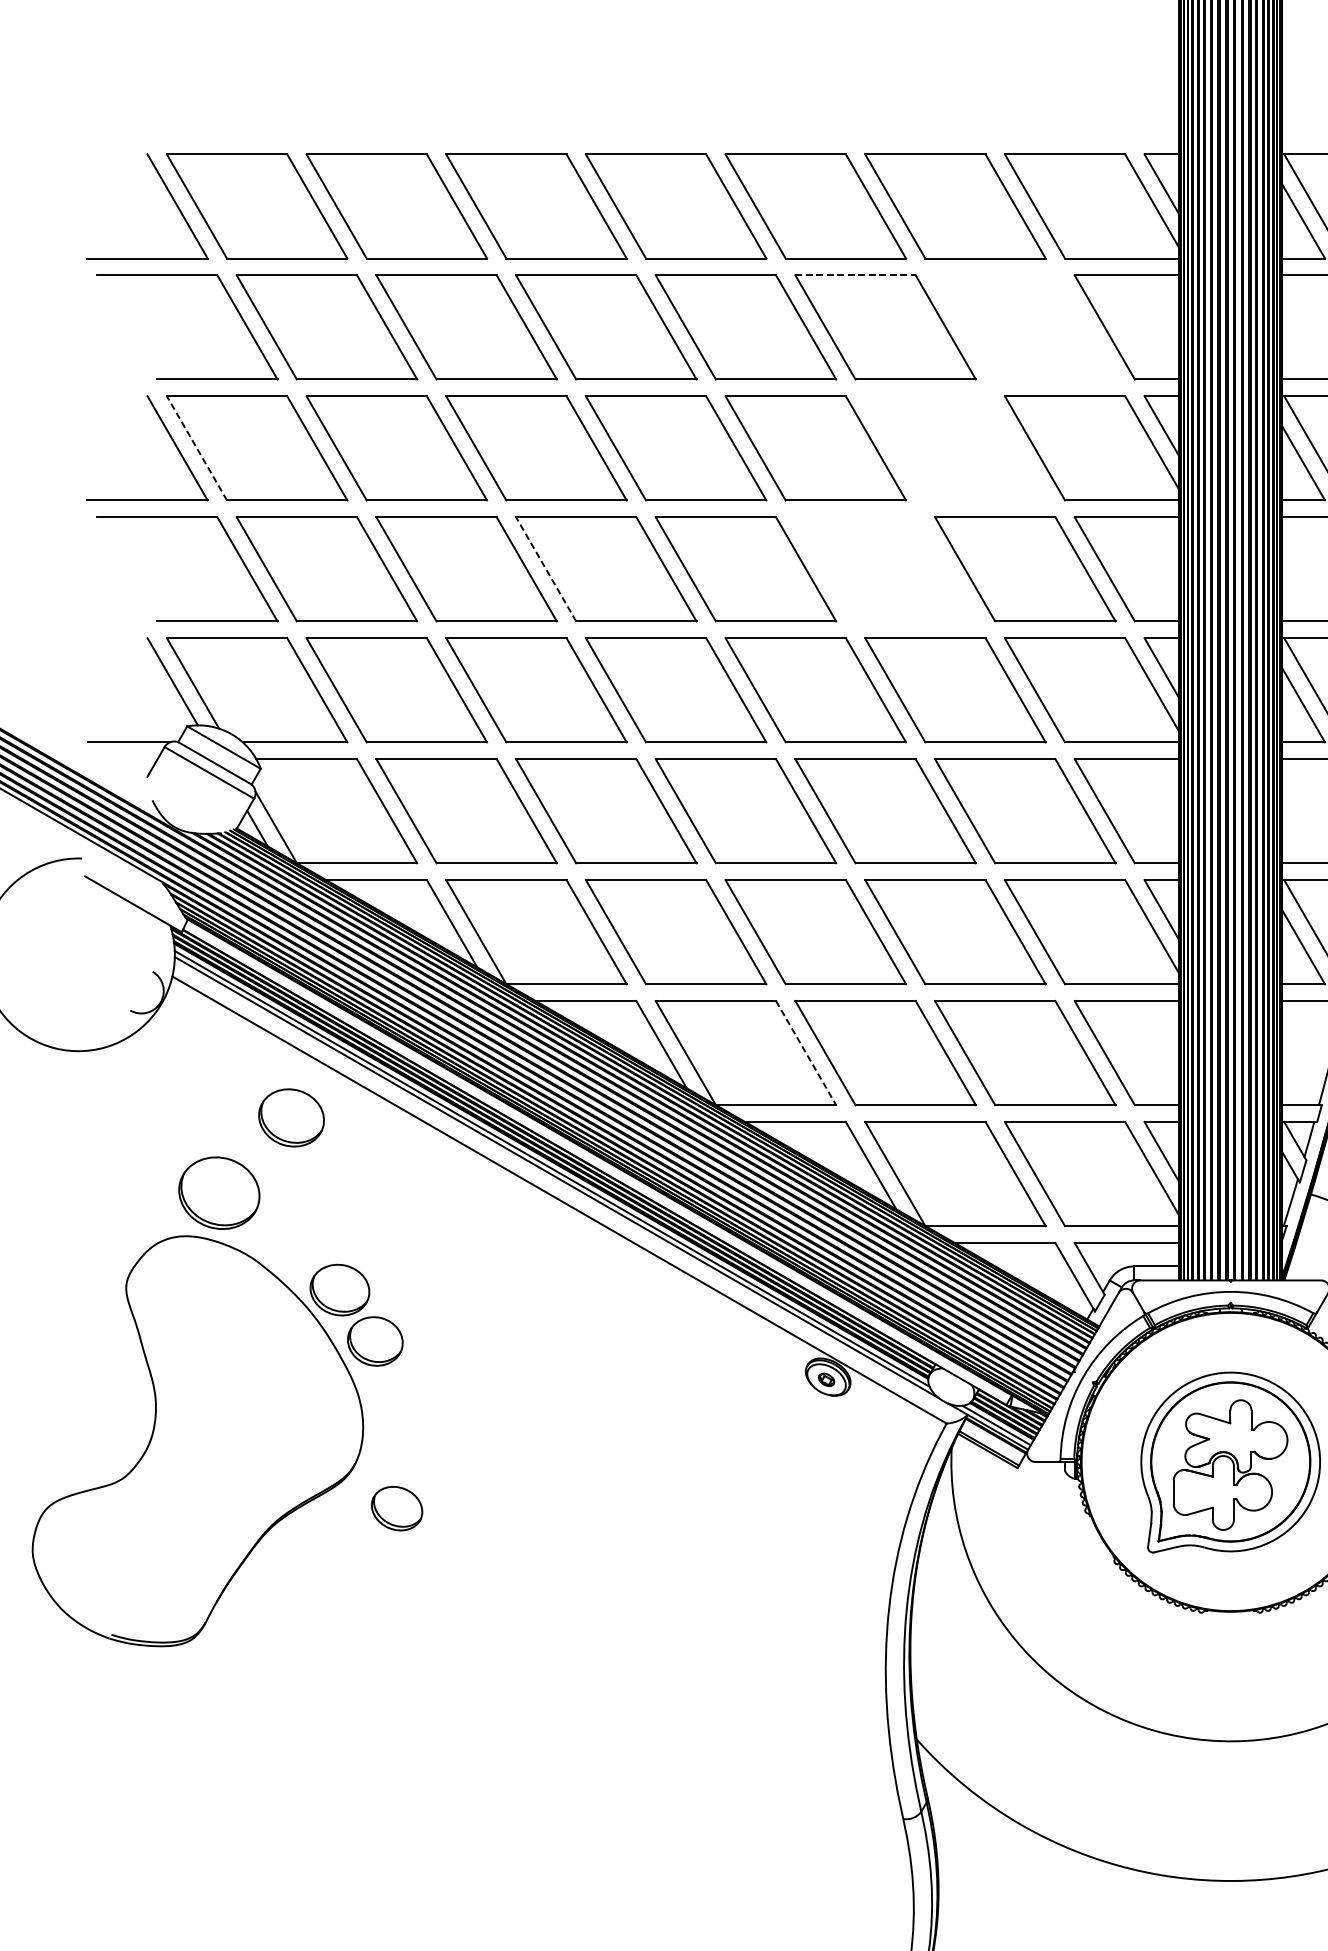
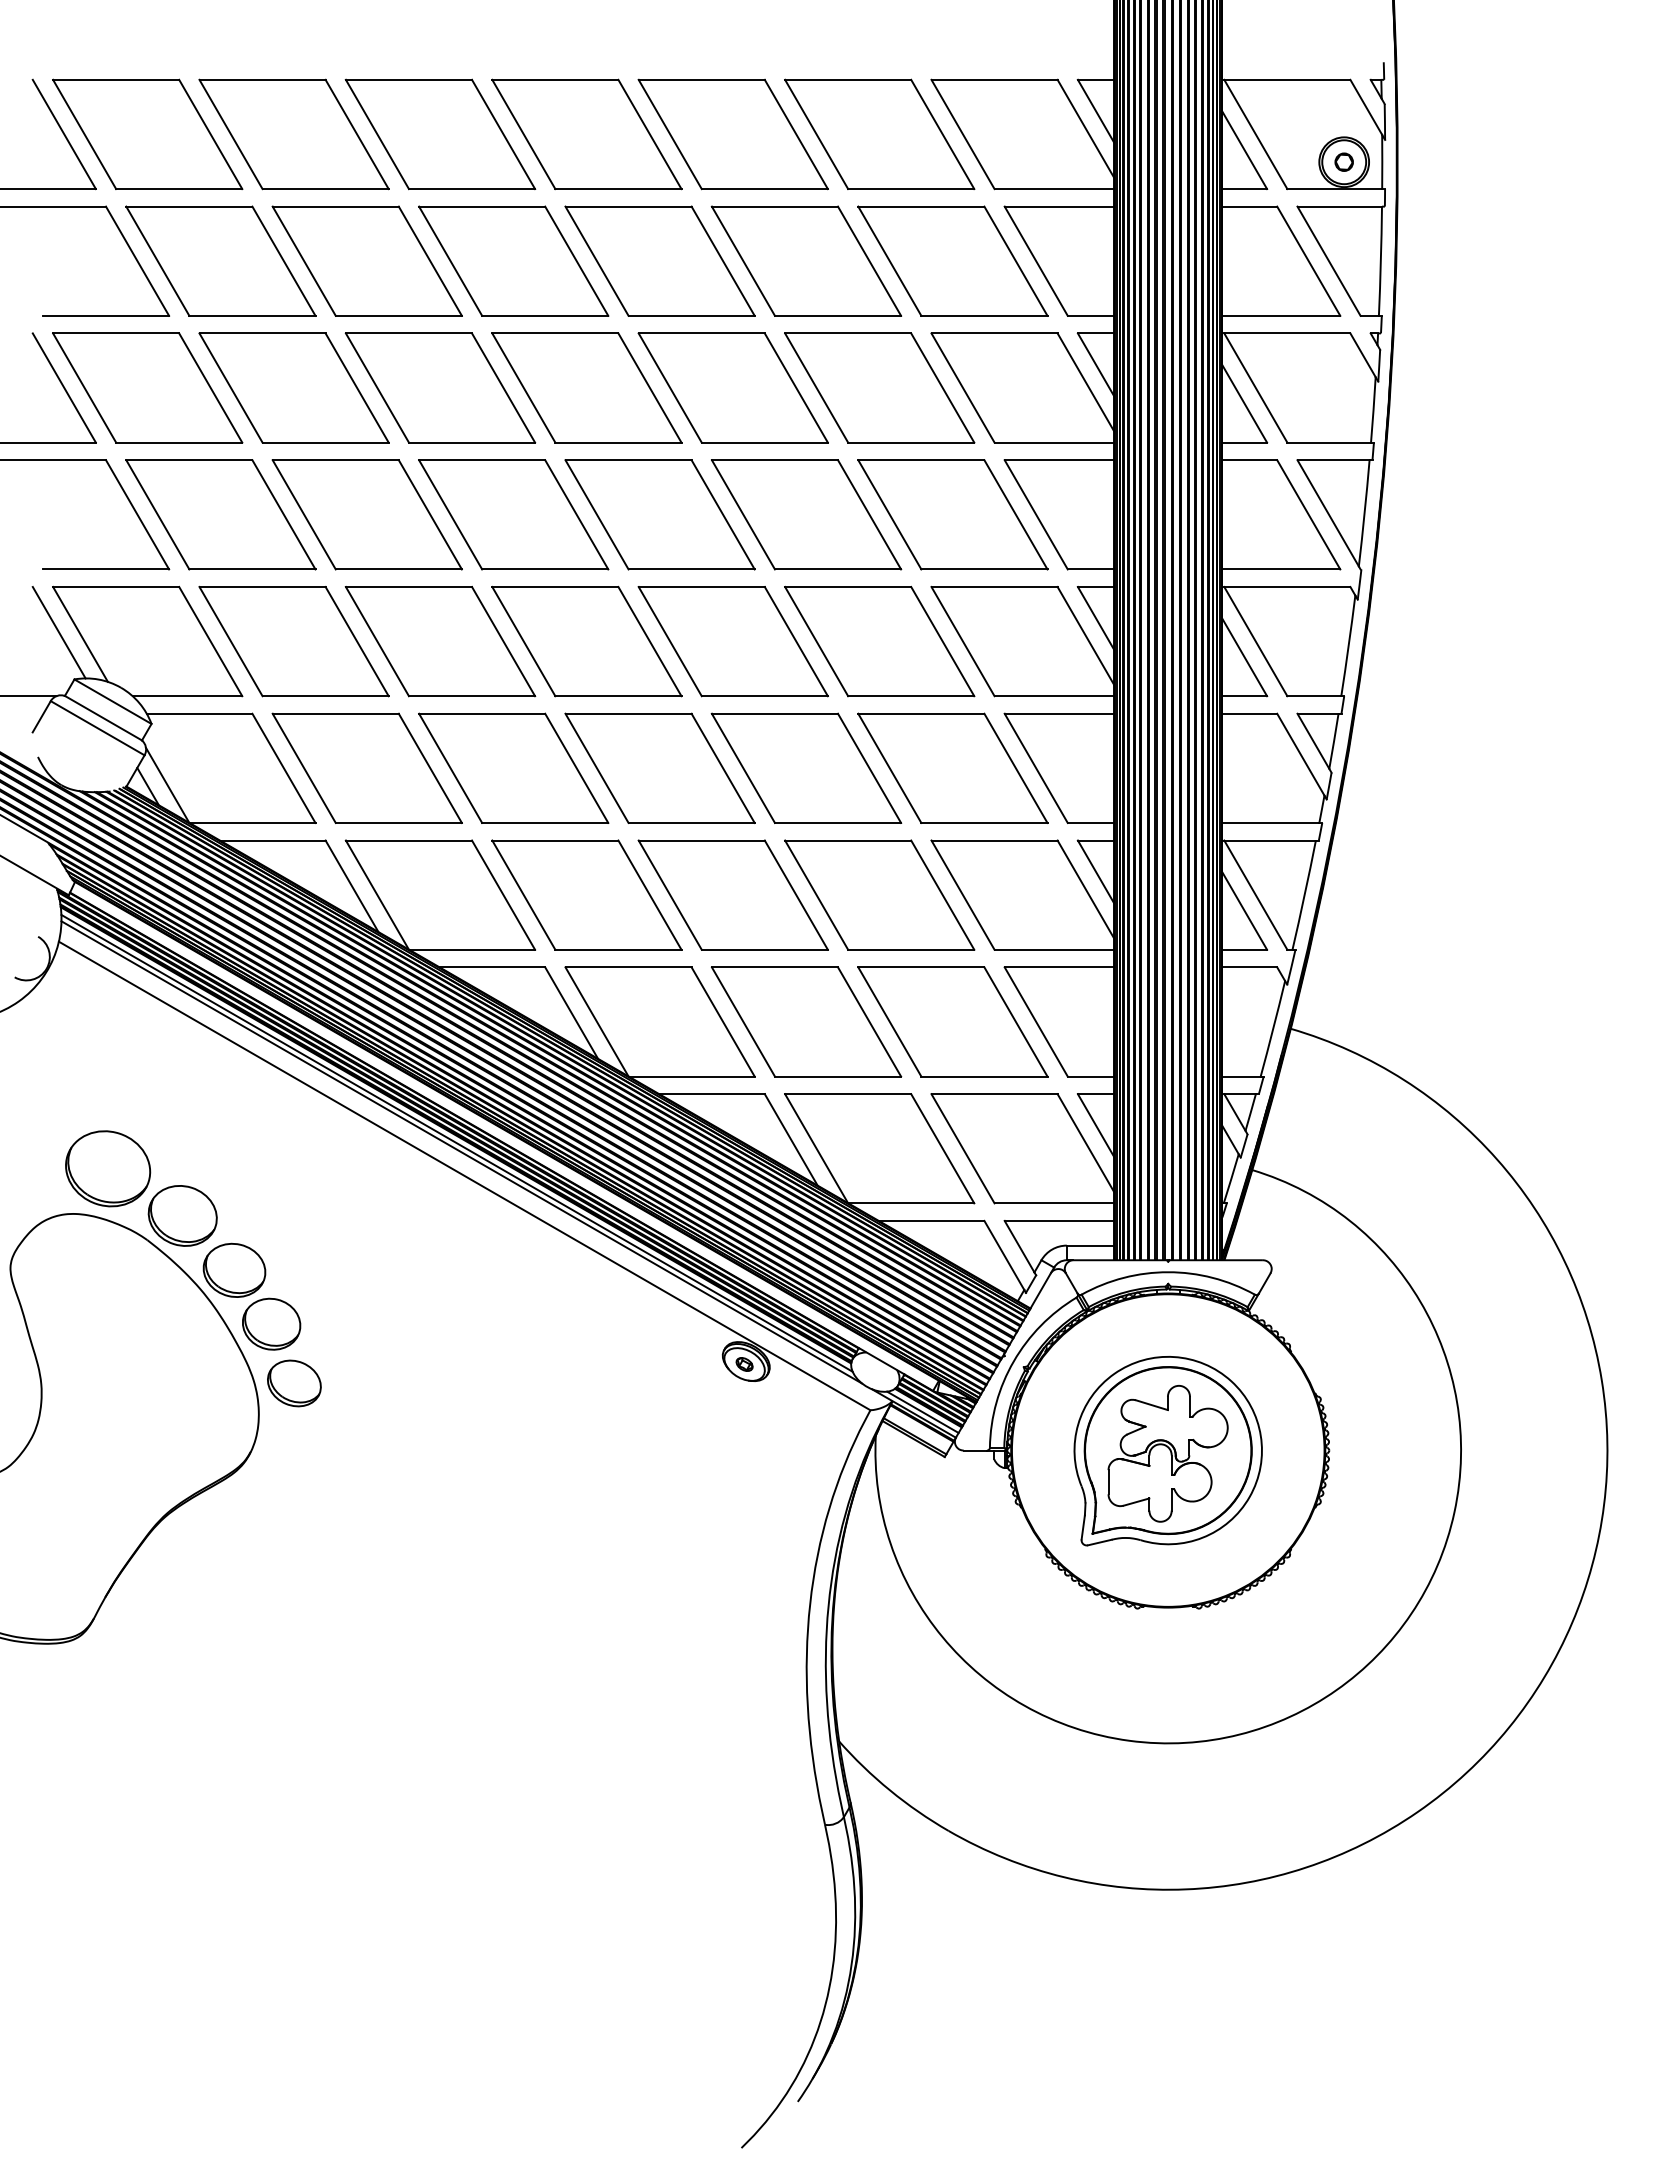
line: (856, 275) -> (775, 206), dashed -> solid
part: (1024, 326) -> (952, 260), added
line: (196, 447) -> (84, 387), dashed -> solid
part: (955, 447) -> (879, 387), added
line: (545, 568) -> (450, 514), dashed -> solid
part: (885, 568) -> (806, 514), added
line: (806, 1053) -> (723, 1022), dashed -> solid
part: (291, 1117) -> (182, 1215), moved
part: (397, 1508) -> (294, 1383), moved

